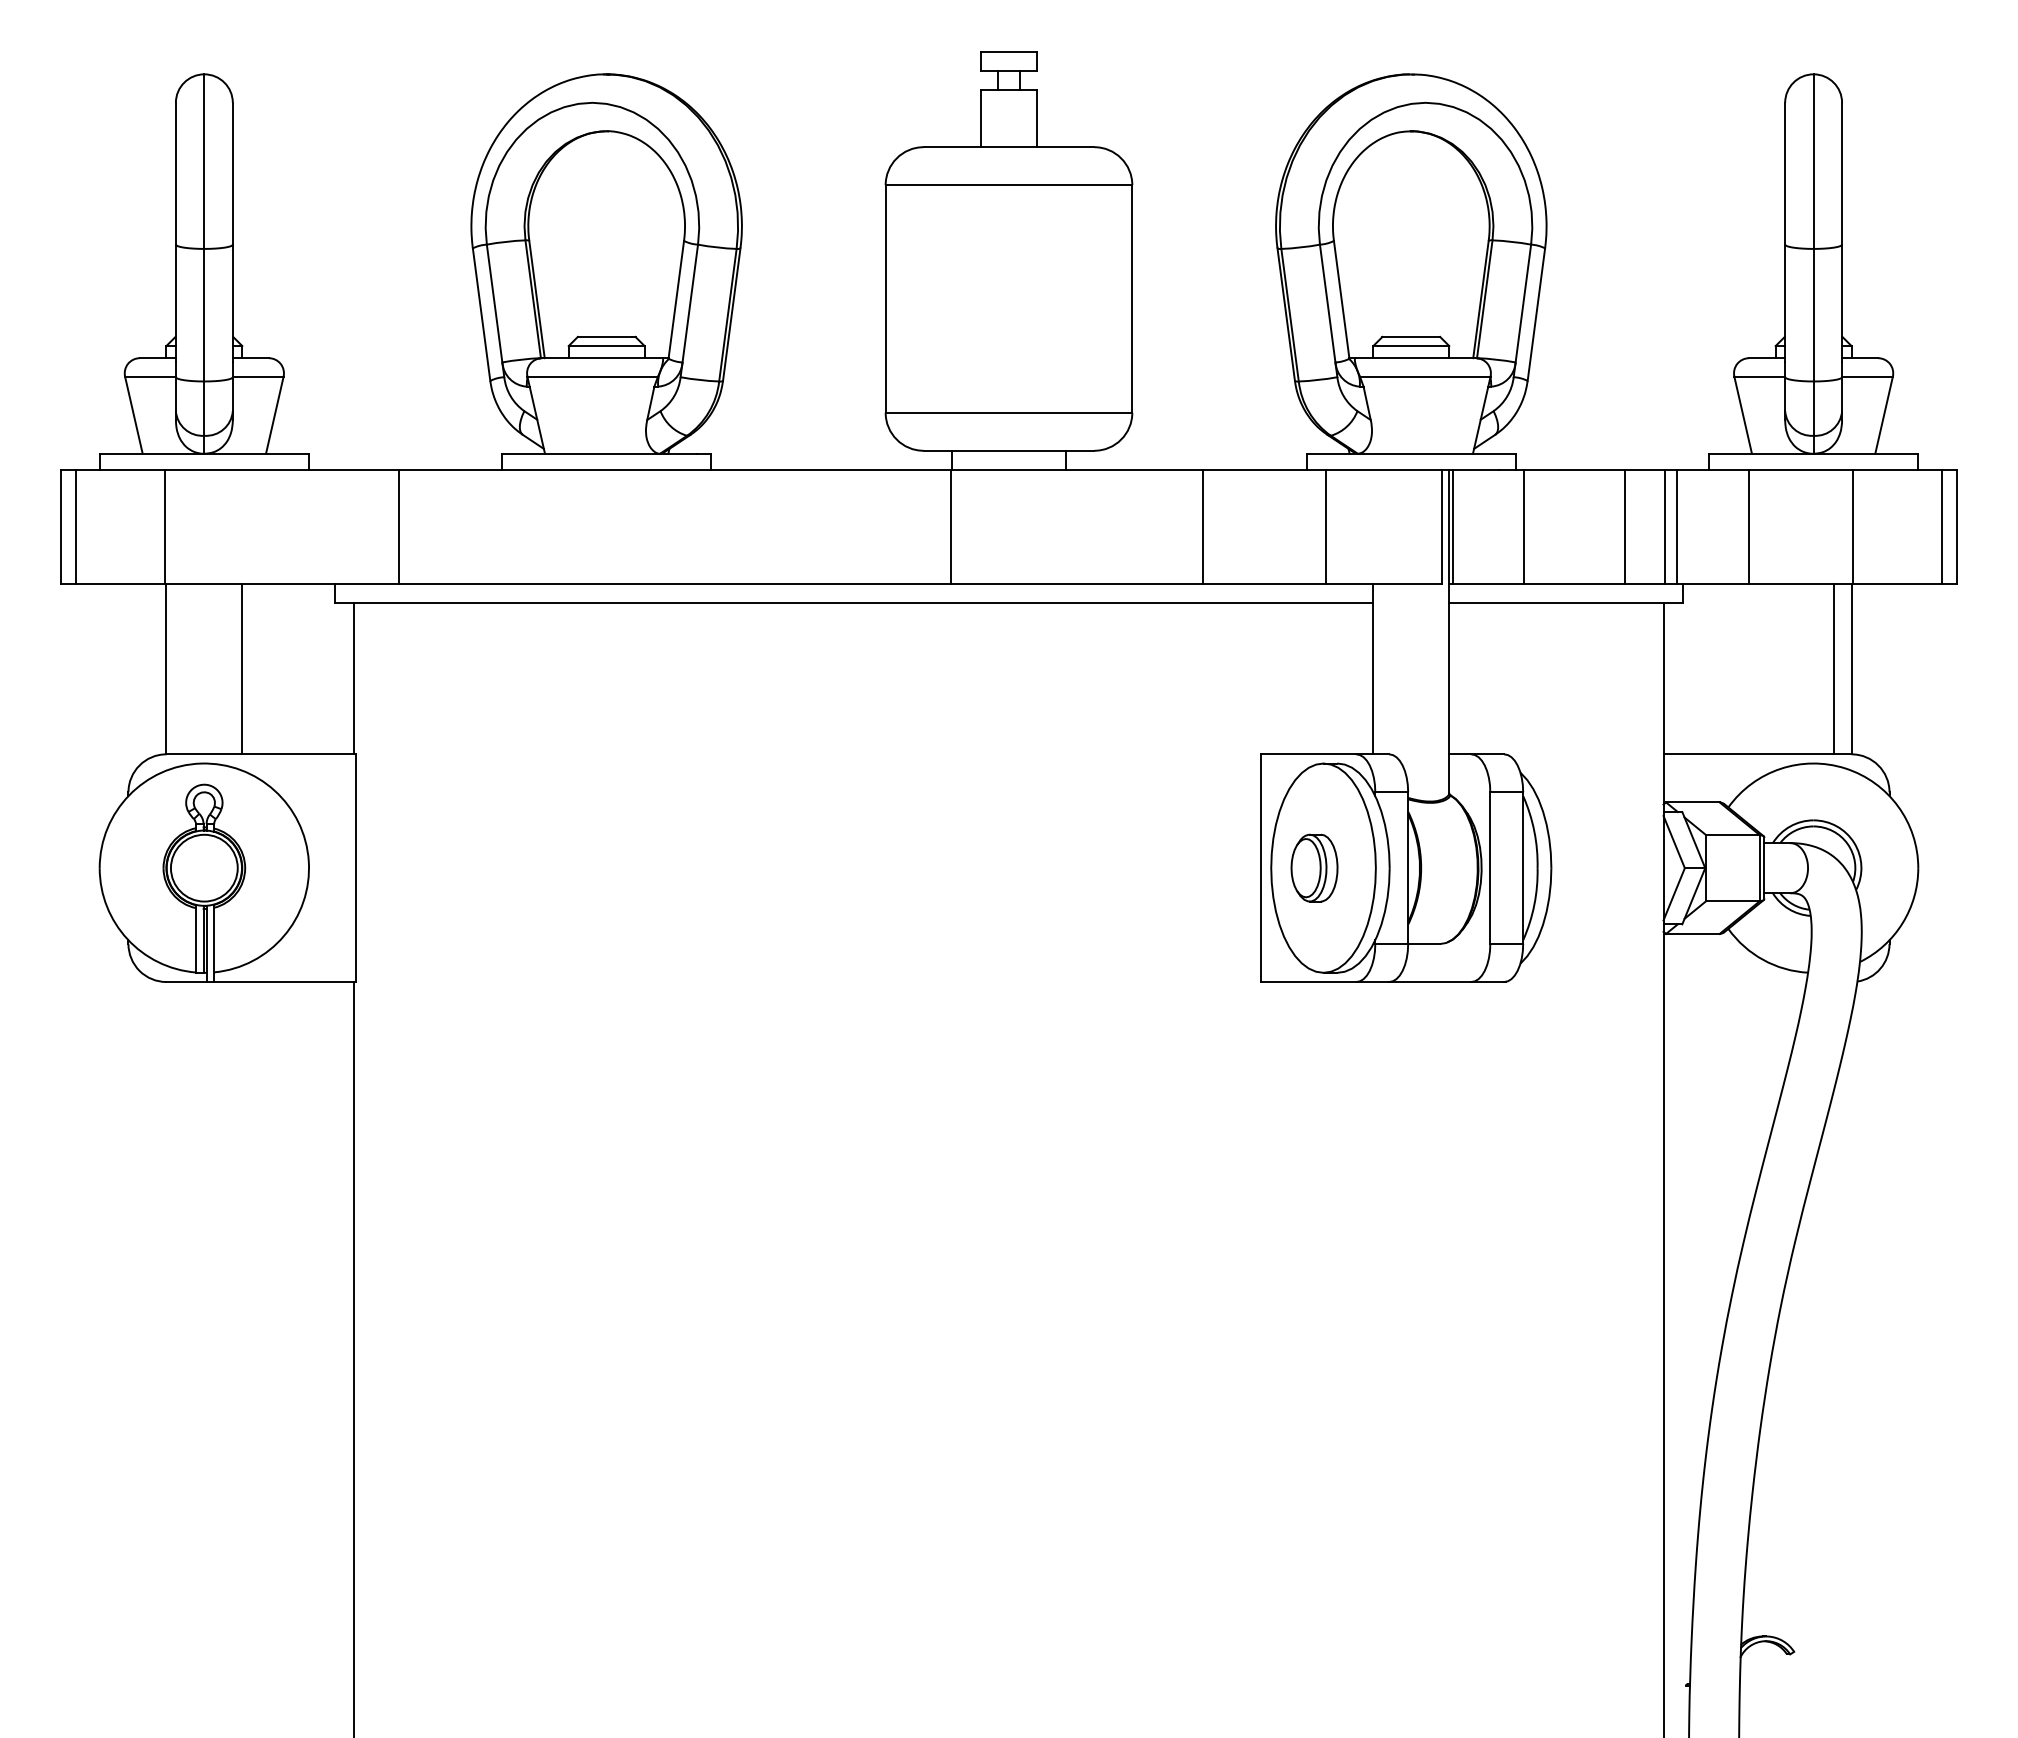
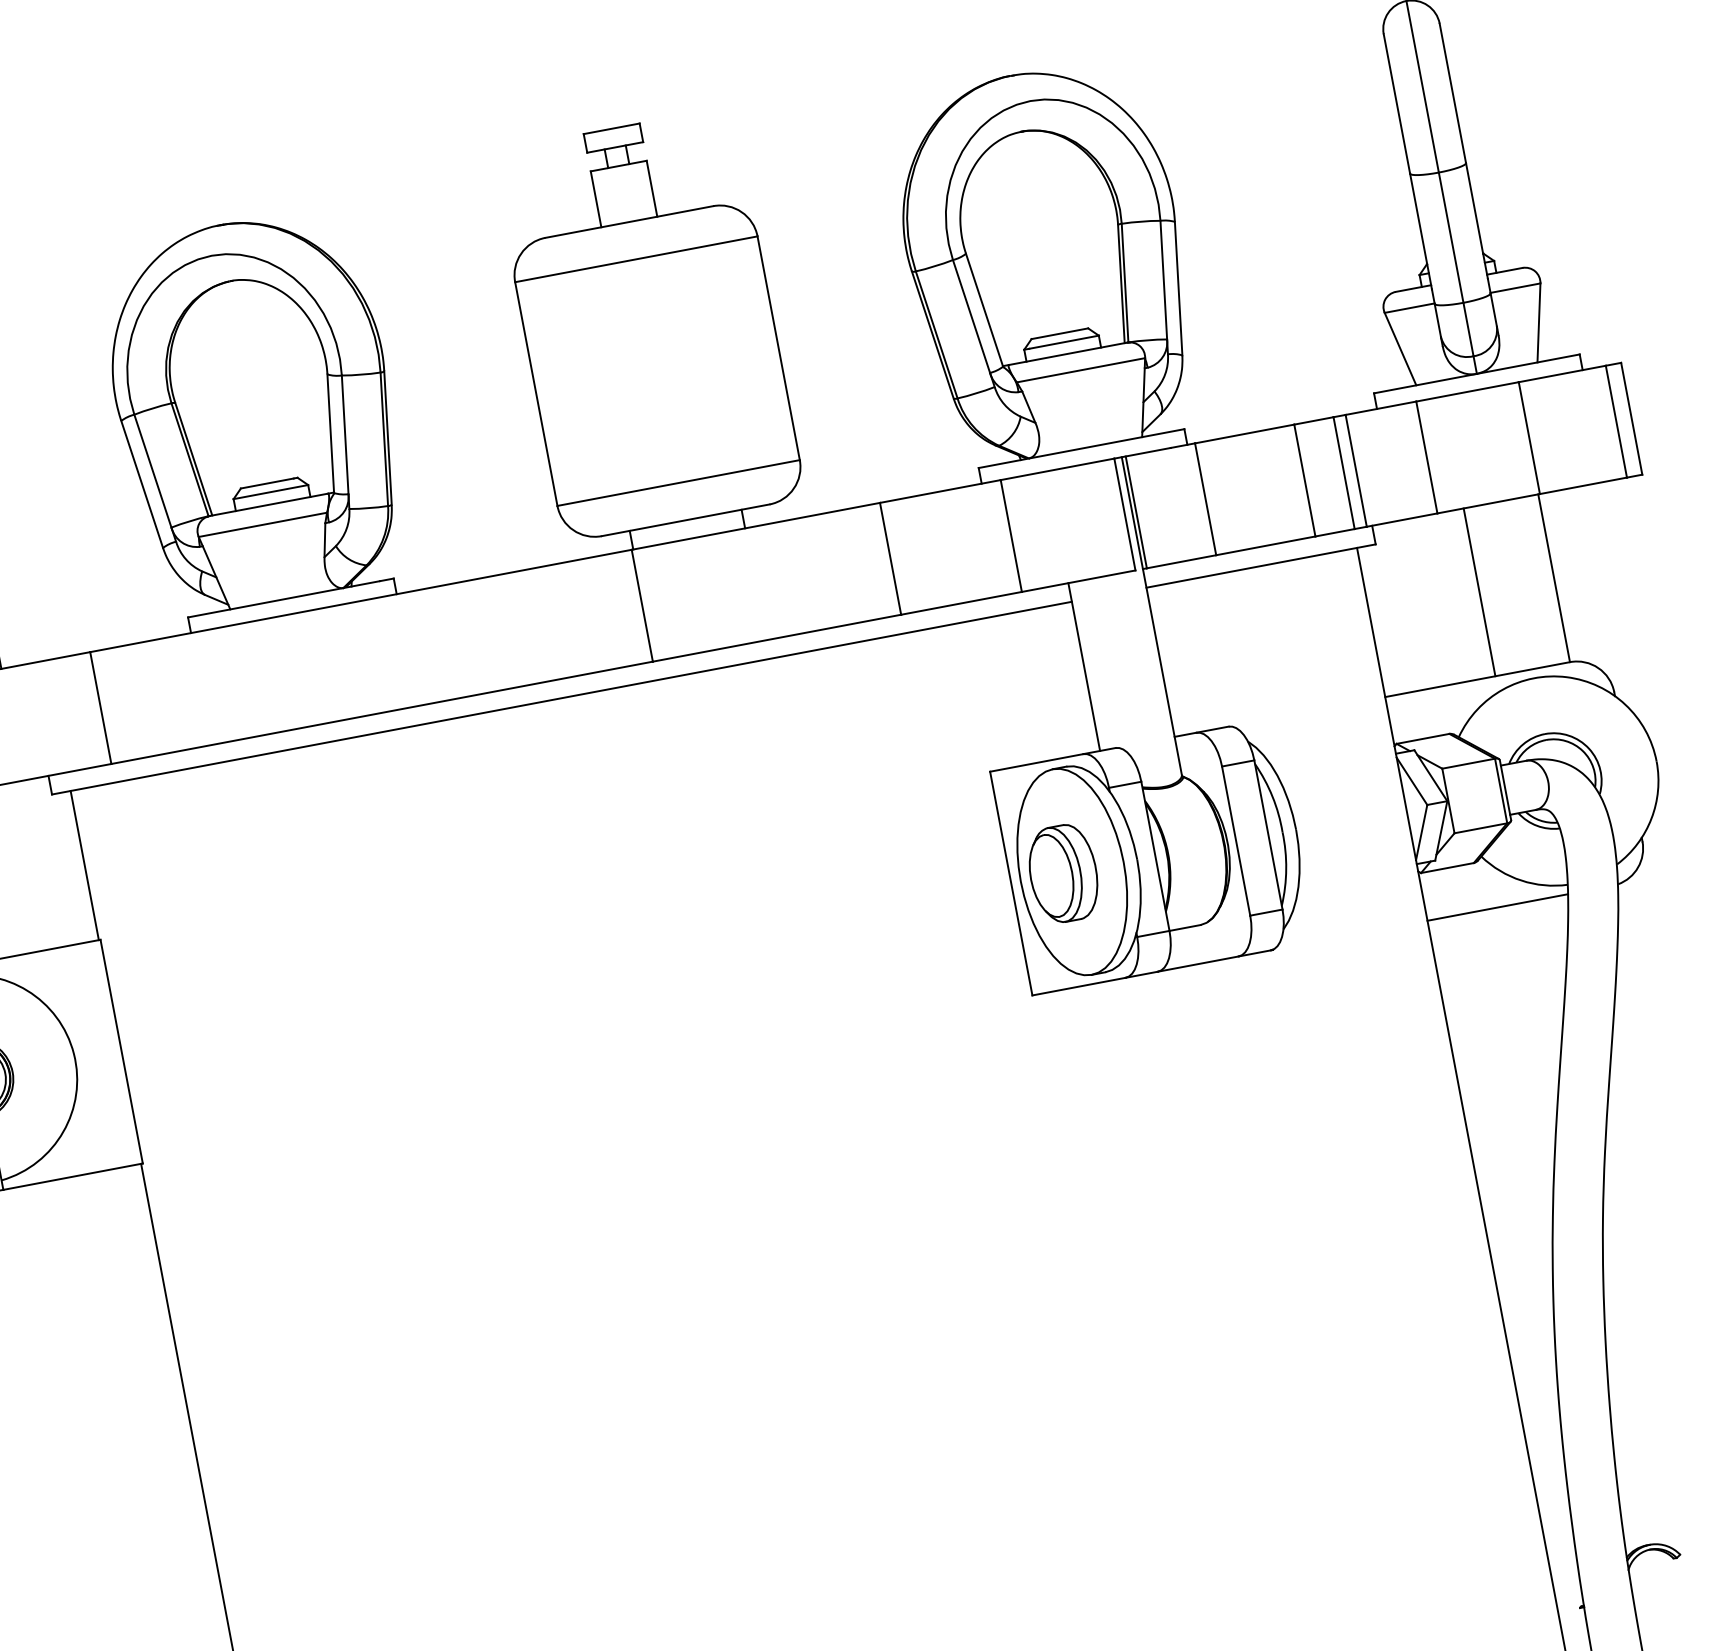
line: (1833, 668) -> (1479, 591), moved
part: (1314, 867) -> (1063, 873), size x1.43
line: (1734, 982) -> (1497, 908), added

